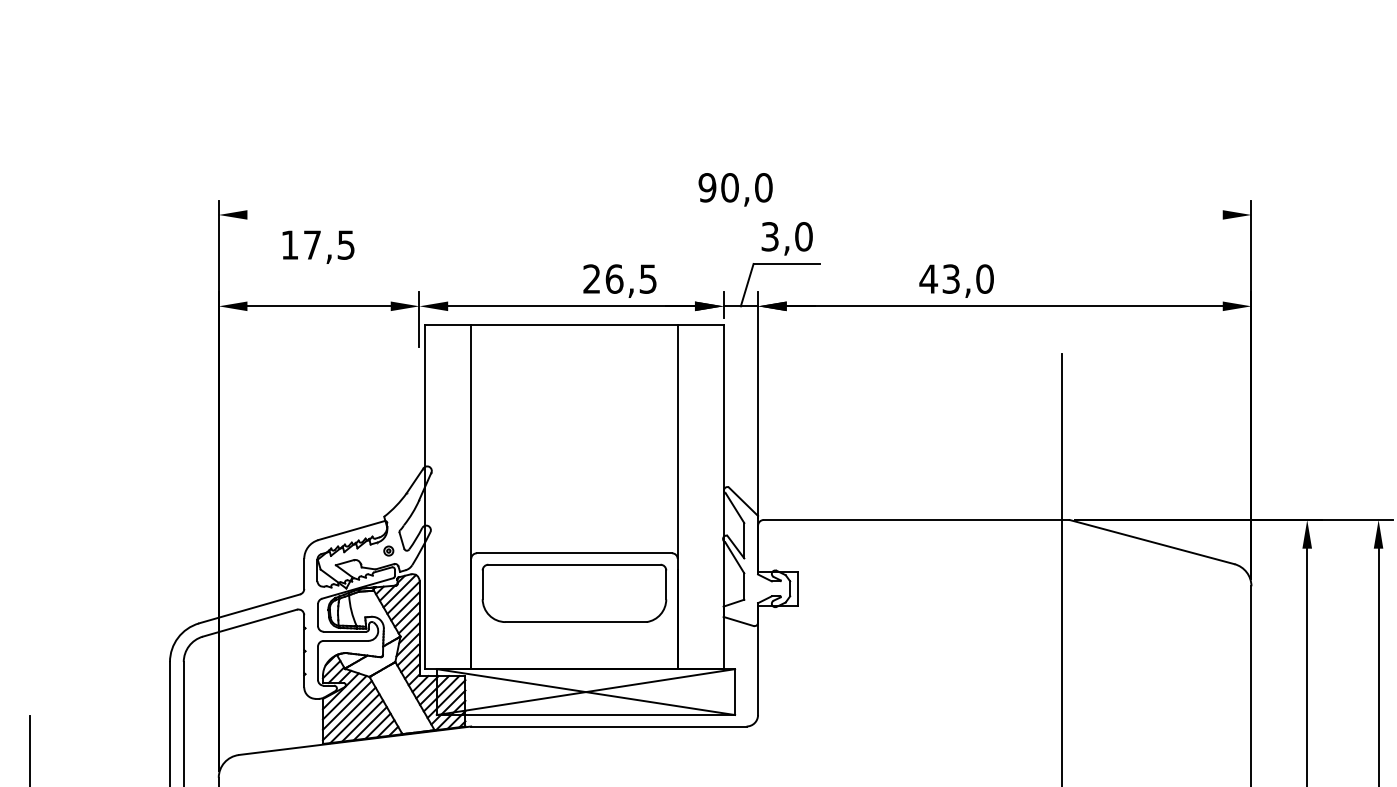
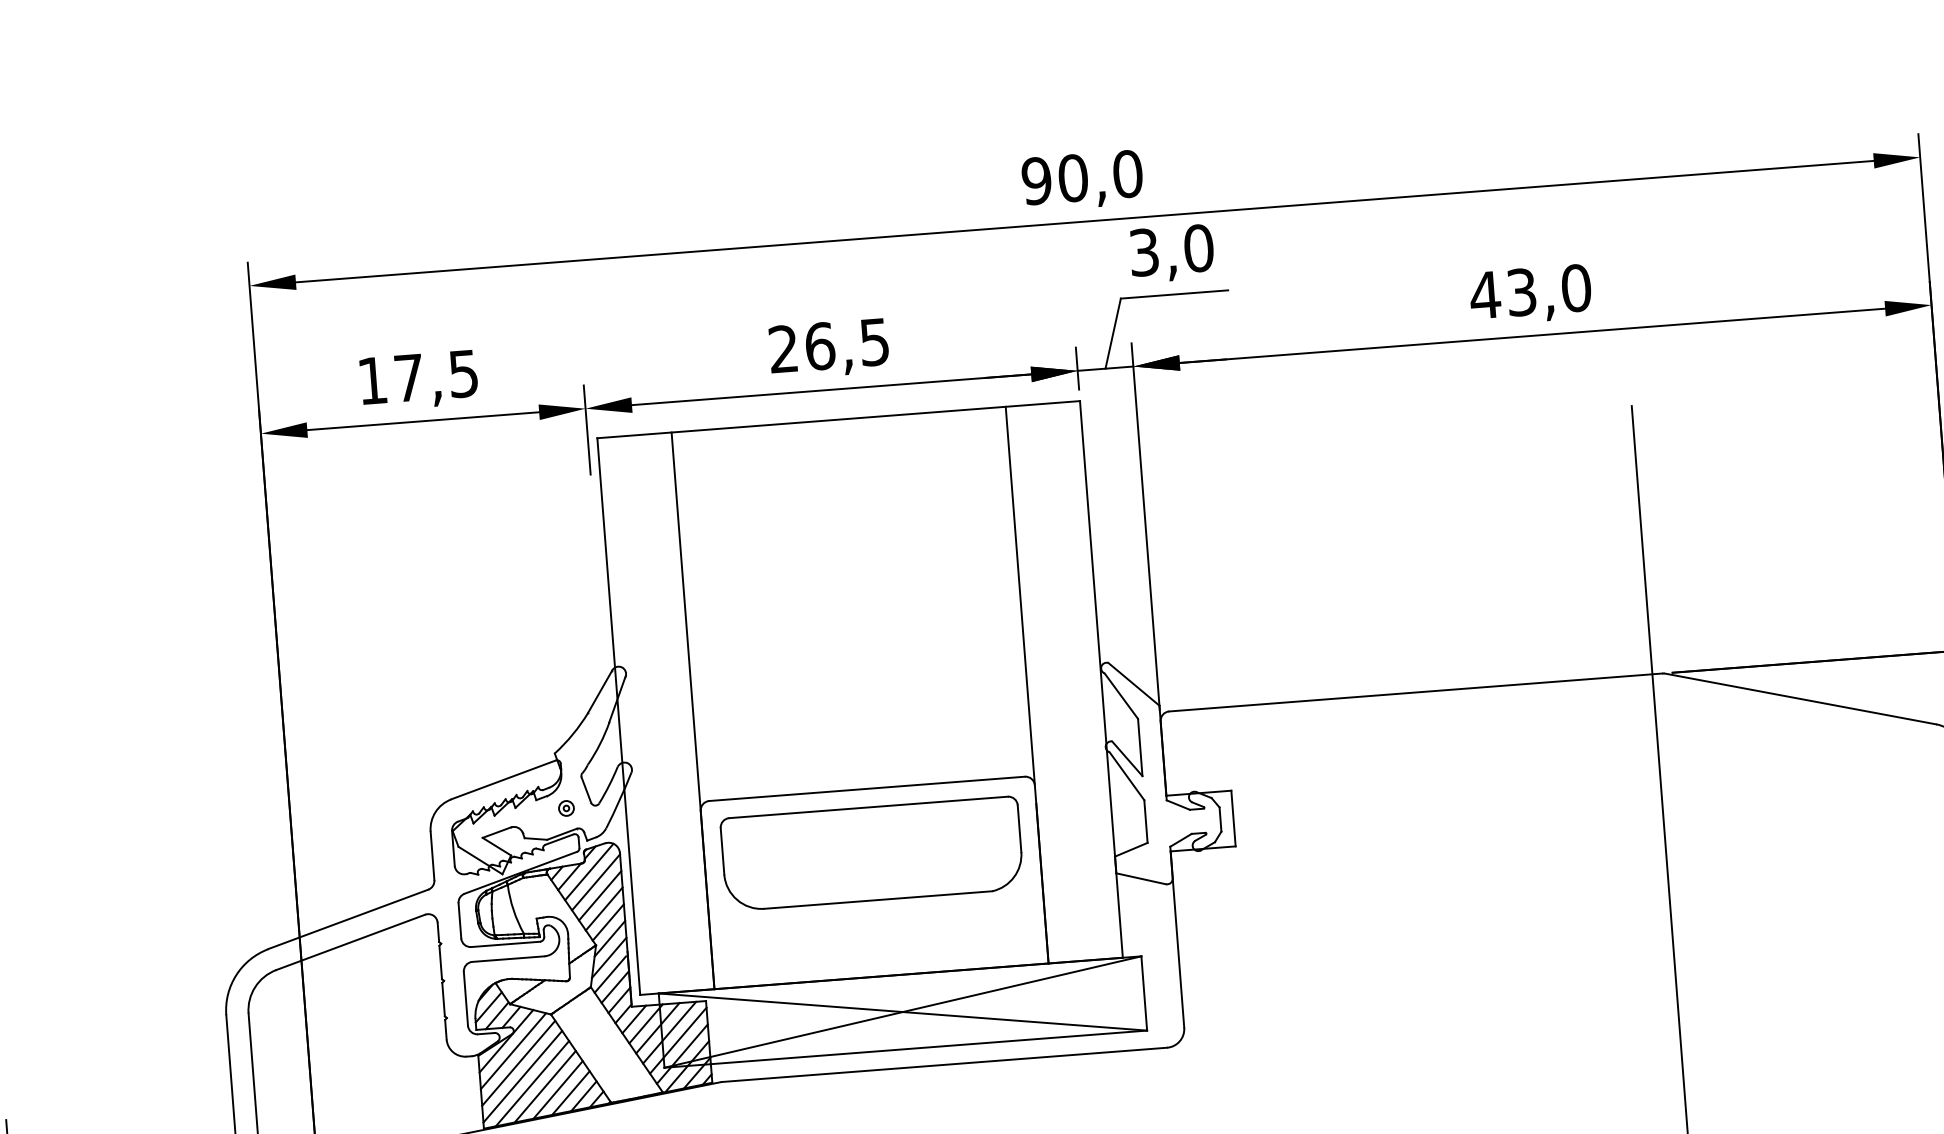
line: (734, 214) -> (1083, 220), added
text: (318, 246) -> (419, 379), moved
text: (619, 280) -> (828, 347), moved
text: (956, 280) -> (1530, 293), moved

